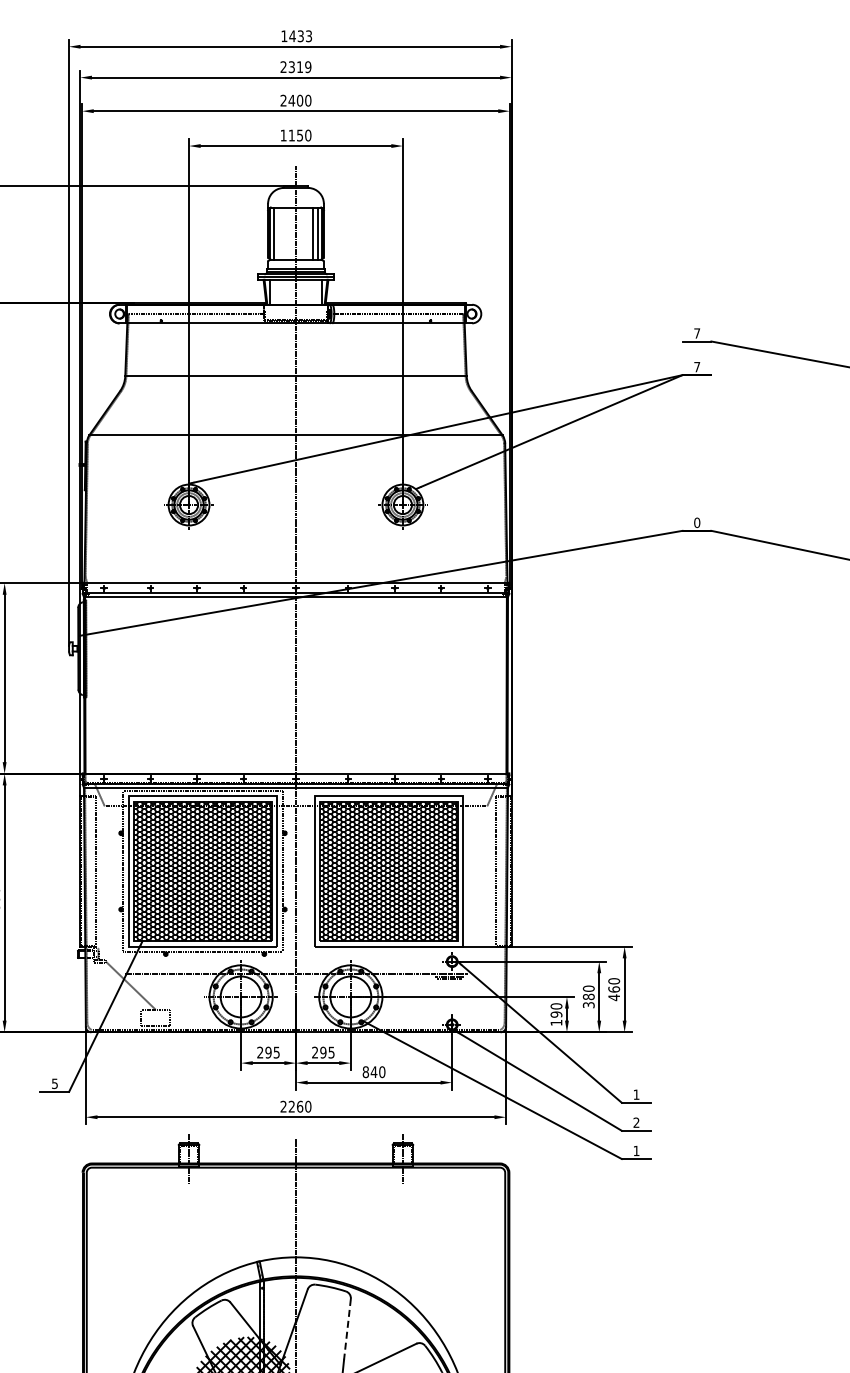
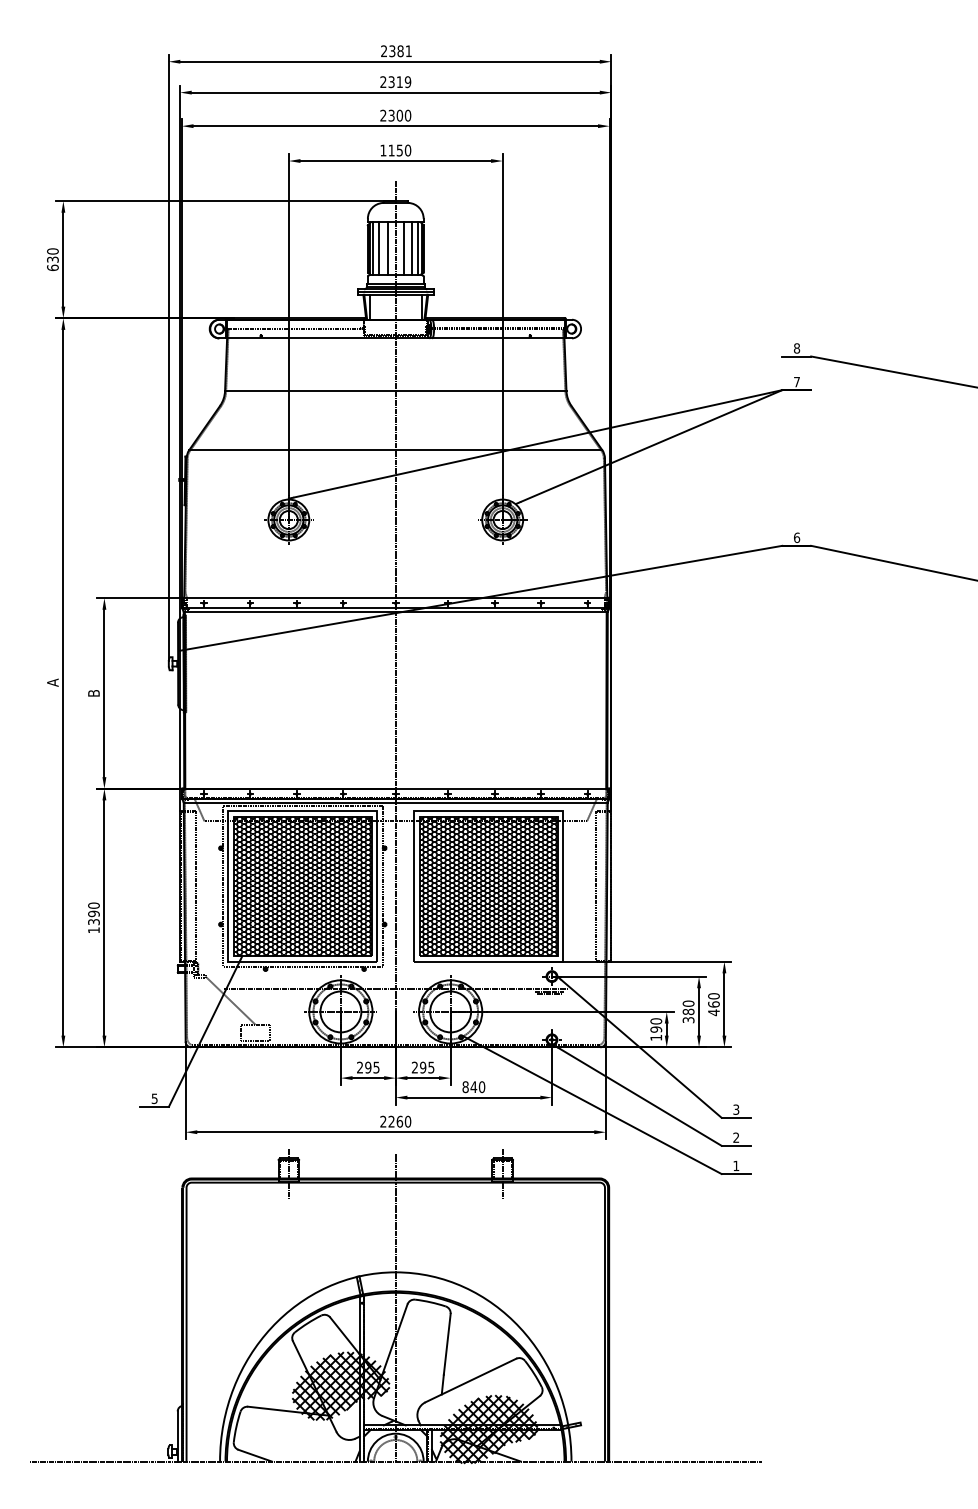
text: (296, 36) -> (396, 51), 1433 -> 2381
text: (291, 100) -> (391, 115), 2400 -> 2300
line: (279, 233) -> (379, 248), added
line: (287, 233) -> (387, 248), added
line: (303, 233) -> (403, 248), added
text: (697, 333) -> (797, 348), 7 -> 8
text: (697, 522) -> (797, 537), 0 -> 6
text: (636, 1094) -> (736, 1109), 1 -> 3
line: (347, 1329) -> (447, 1344), dashed -> solid

